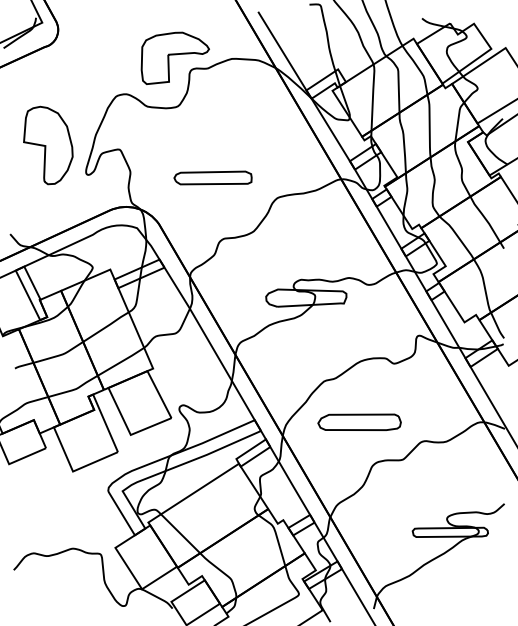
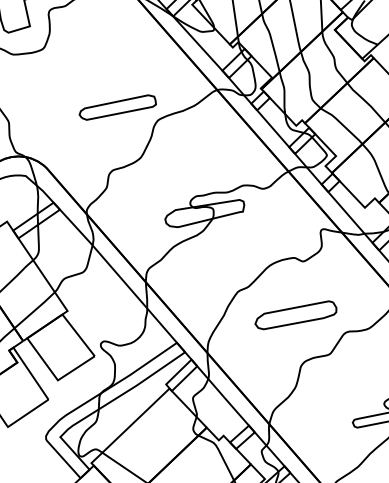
part: (212, 177) -> (116, 107), moved
part: (359, 421) -> (295, 314), moved

